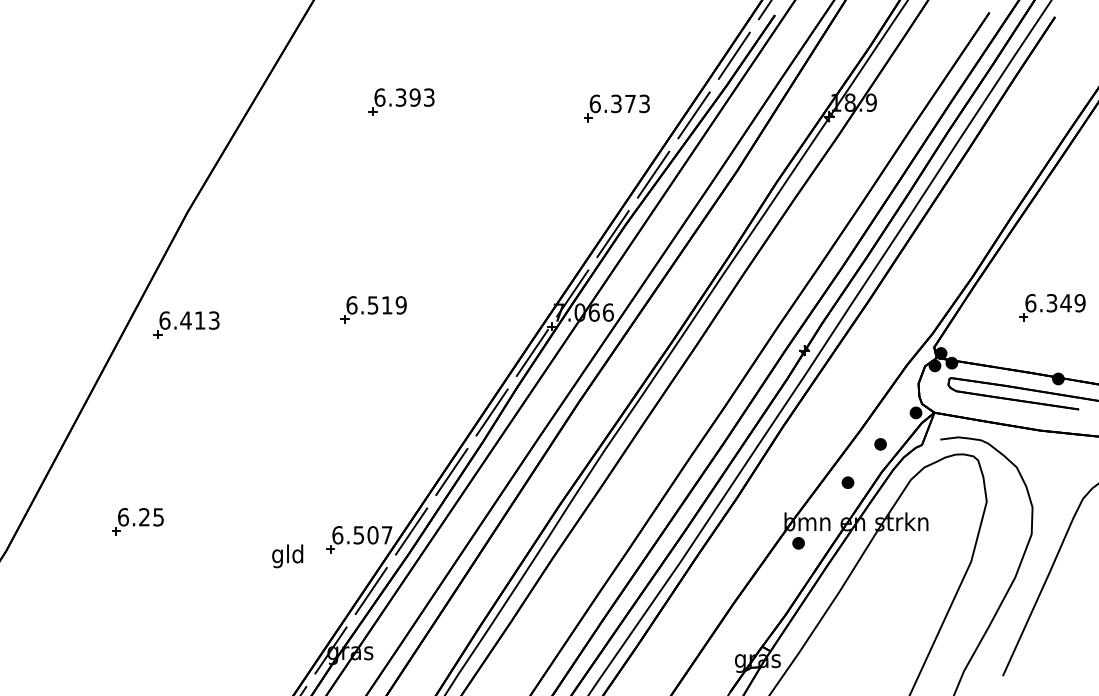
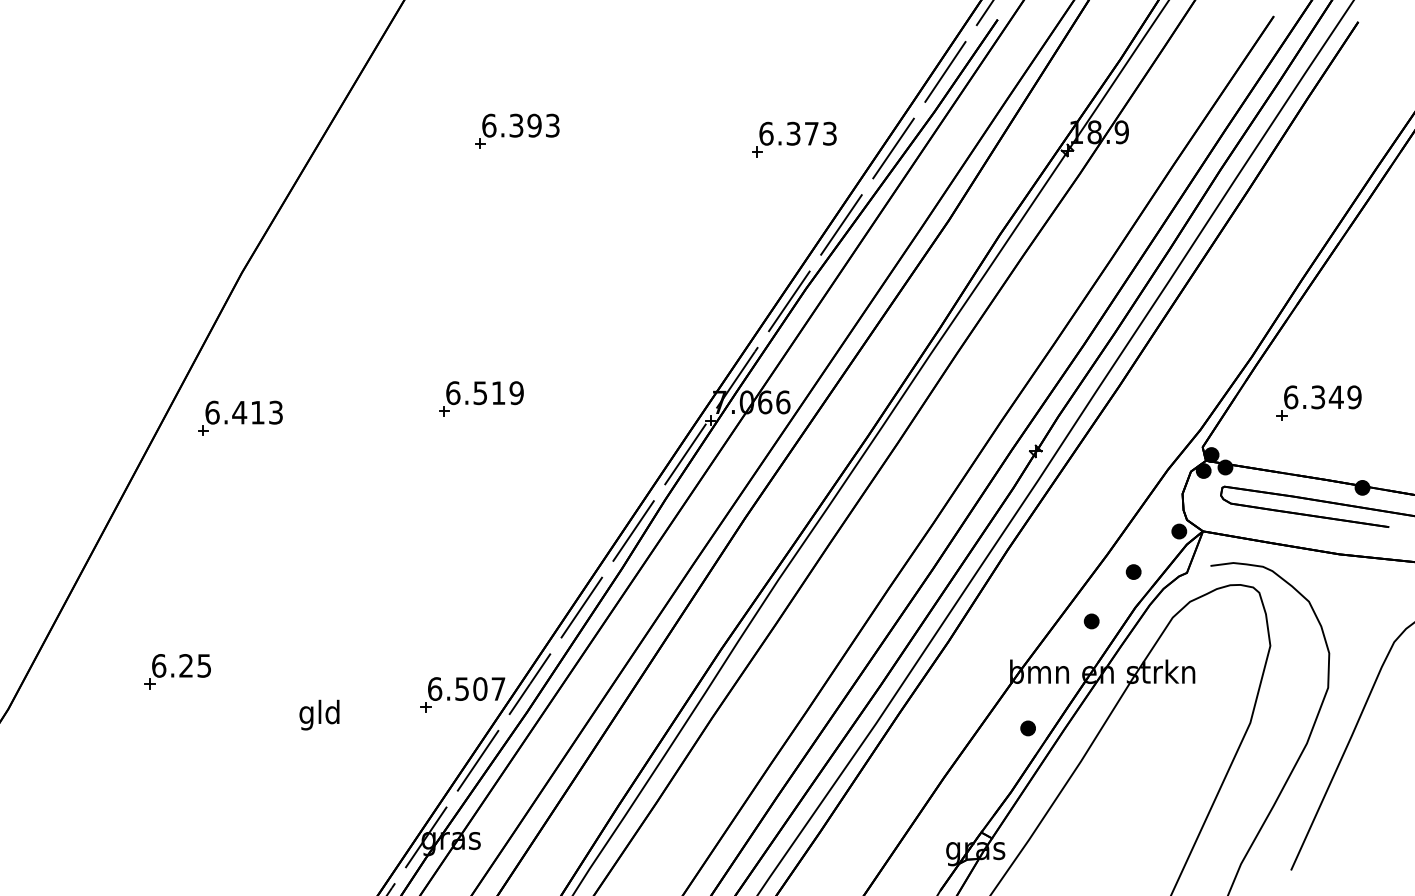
part: (1052, 307) -> (1318, 402), moved
part: (798, 543) -> (1027, 728), moved
text: (287, 555) -> (319, 714), moved

